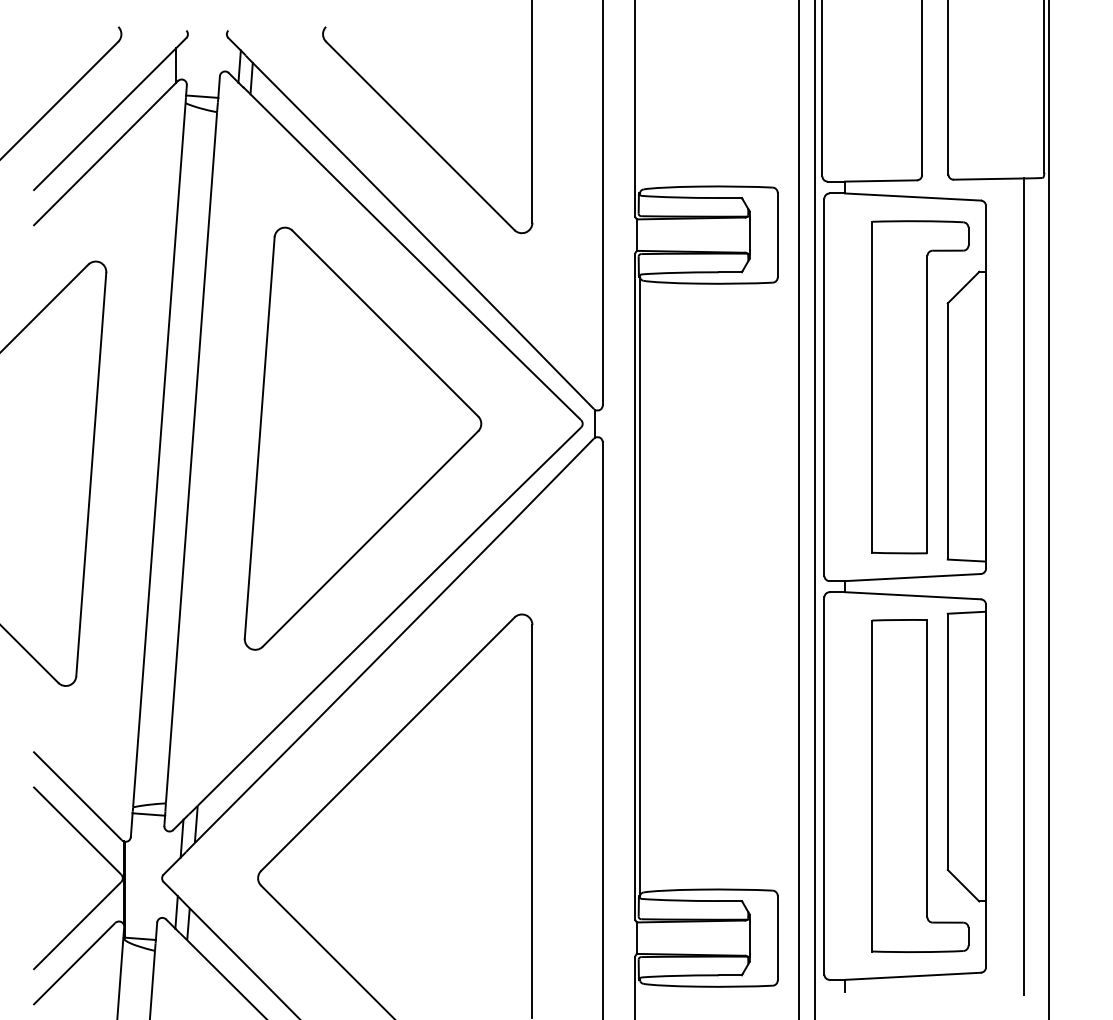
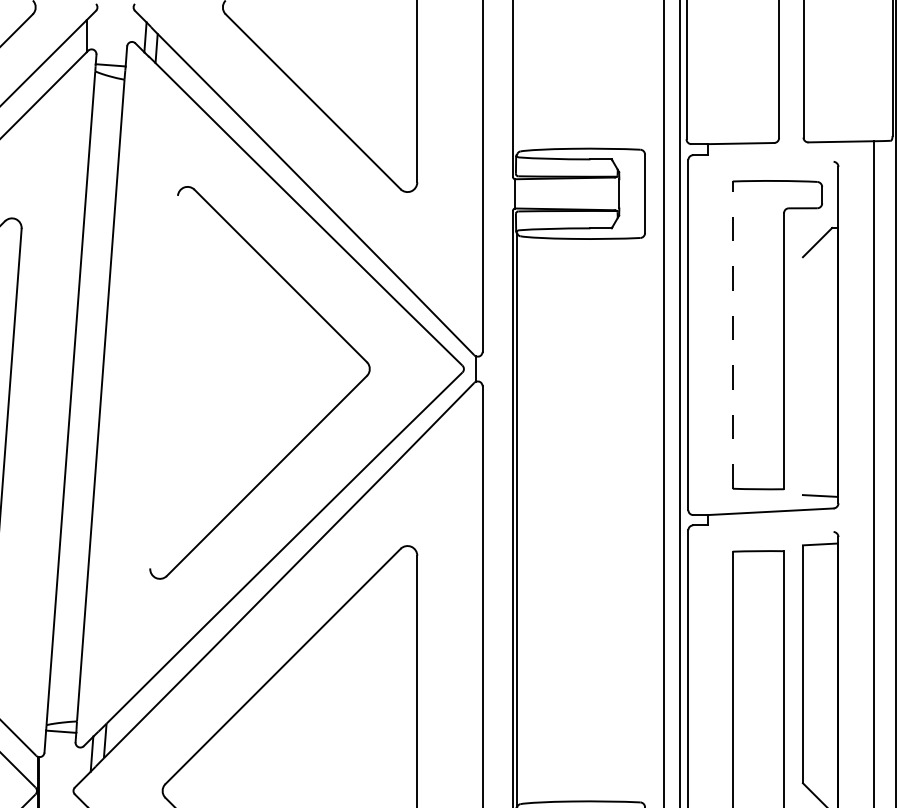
line: (912, 196) -> (770, 157), removed
line: (872, 386) -> (733, 334), solid -> dashed
line: (947, 431) -> (802, 376), removed
line: (259, 437) -> (163, 381), removed
line: (912, 595) -> (770, 528), removed

